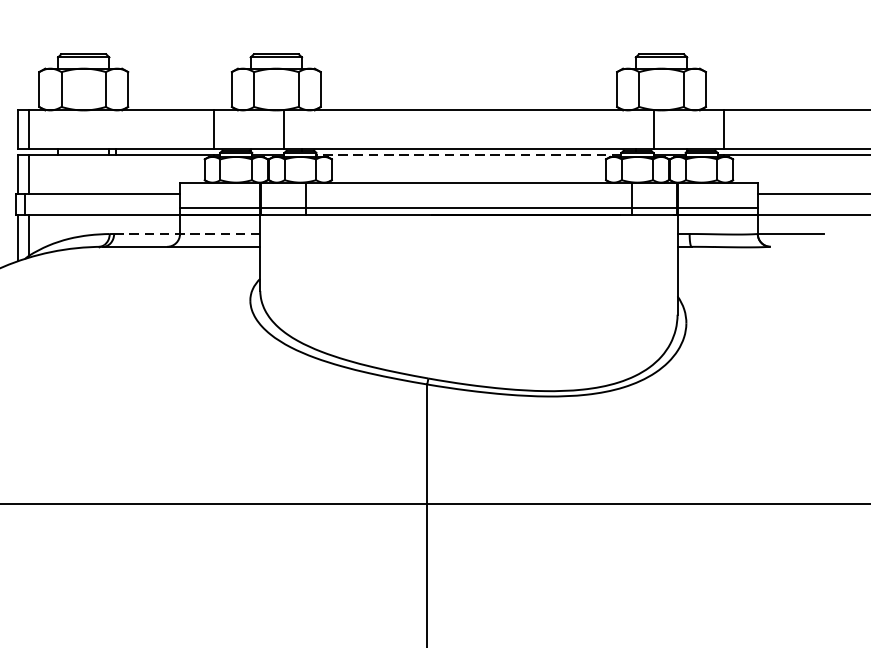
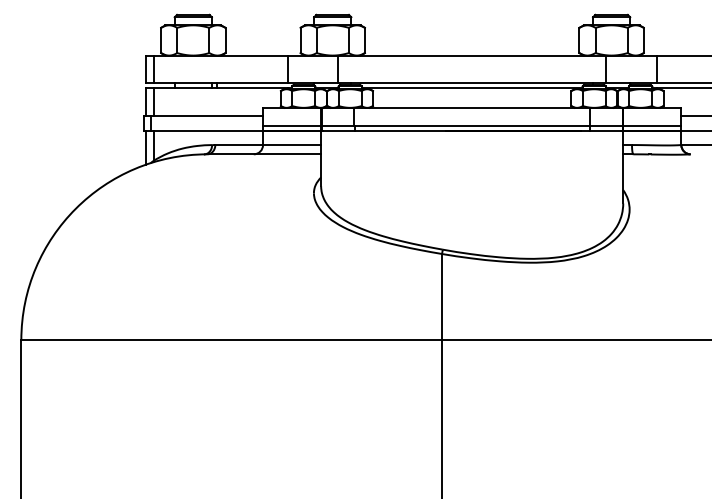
line: (467, 155) -> (471, 88), dashed -> solid
line: (187, 234) -> (268, 145), dashed -> solid

